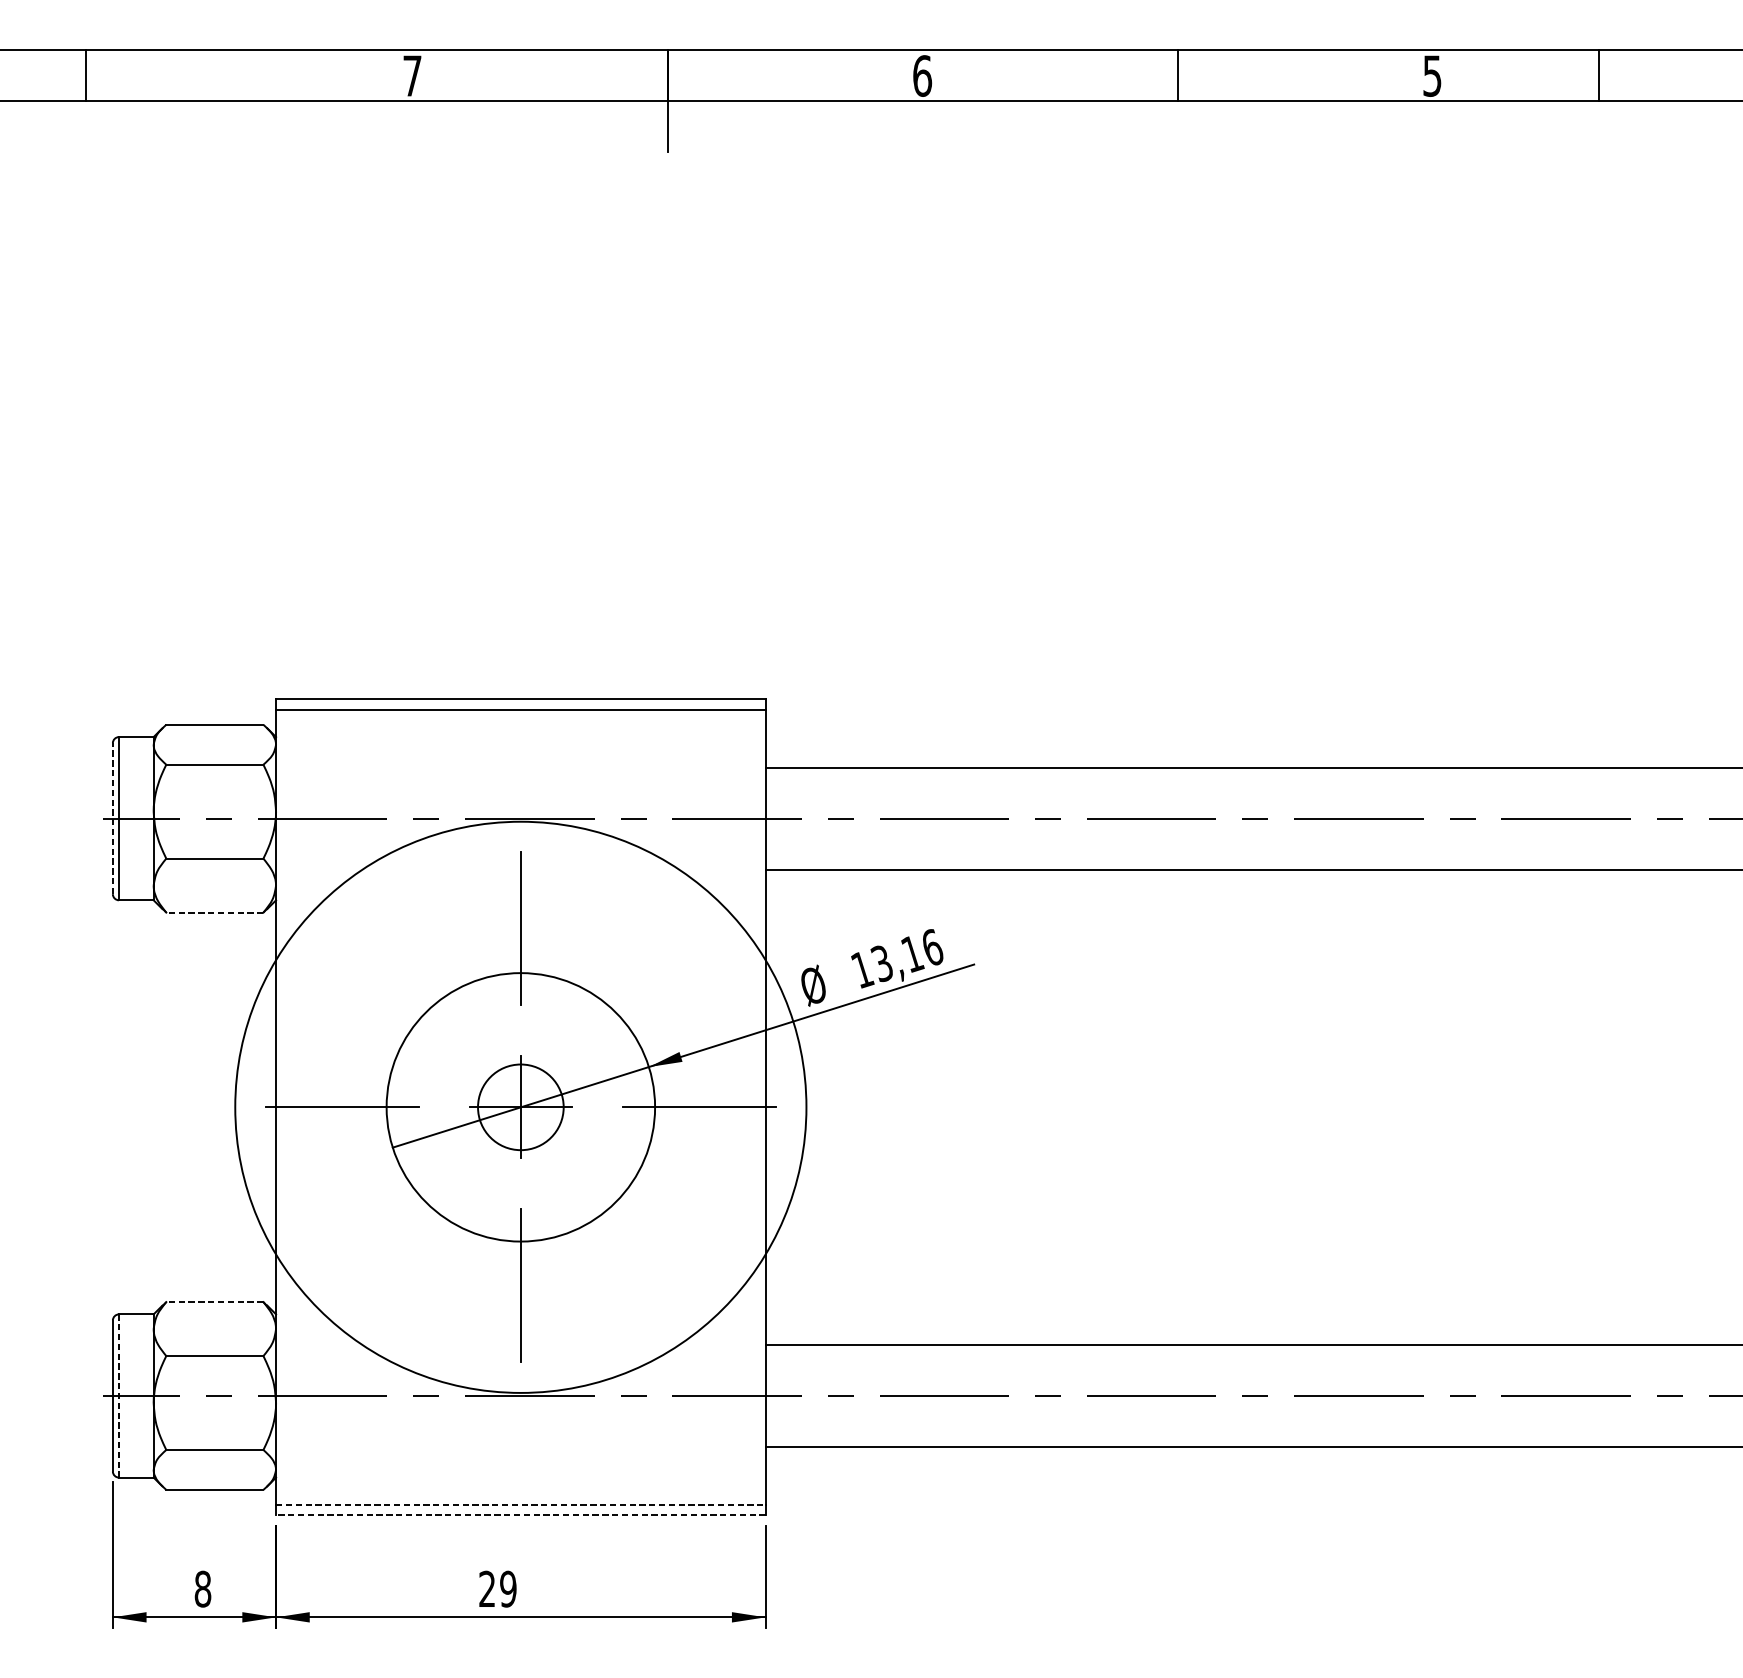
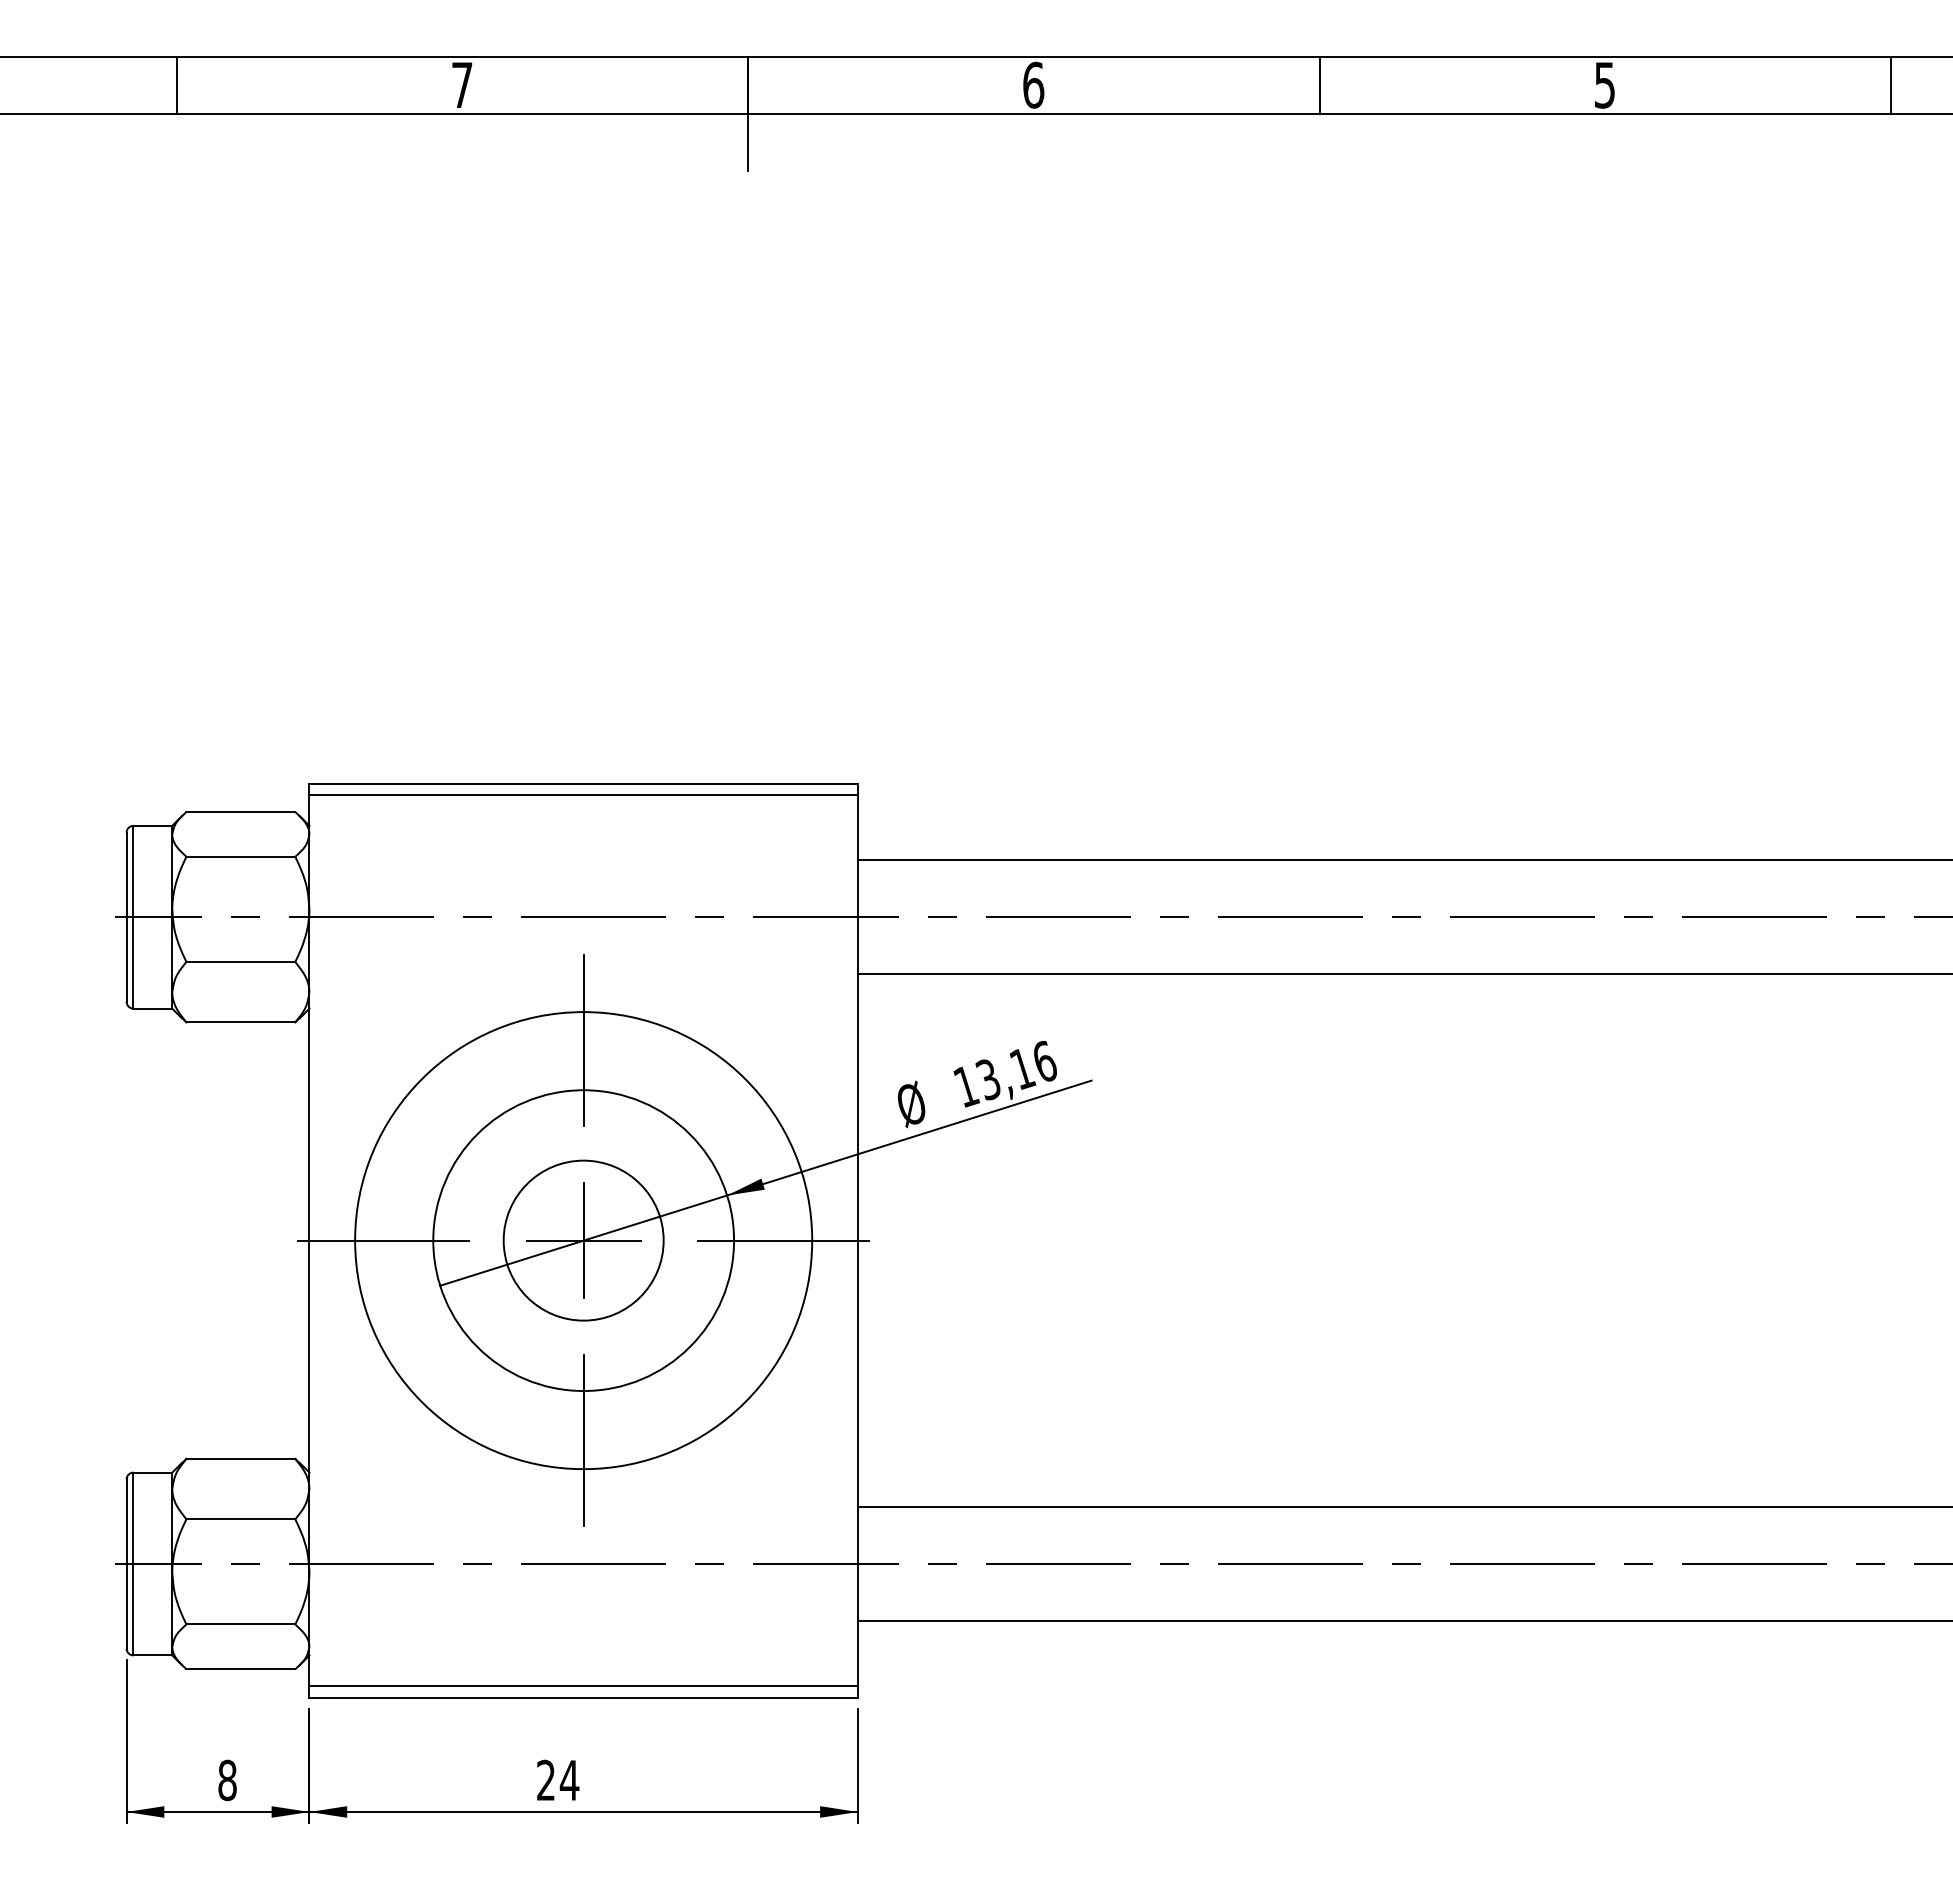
line: (86, 75) -> (177, 84), moved
line: (1598, 75) -> (1891, 84), moved
line: (112, 818) -> (126, 917), dashed -> solid
line: (214, 912) -> (240, 1022), dashed -> solid
circle: (520, 1107) -> (583, 1240), size x0.71
circle: (520, 1107) -> (583, 1240), size x1.67
line: (214, 1301) -> (240, 1458), dashed -> solid
line: (119, 1396) -> (133, 1564), dashed -> solid
line: (521, 1505) -> (584, 1686), dashed -> solid
line: (520, 1515) -> (583, 1697), dashed -> solid
text: (508, 1589) -> (569, 1780), 29 -> 24

